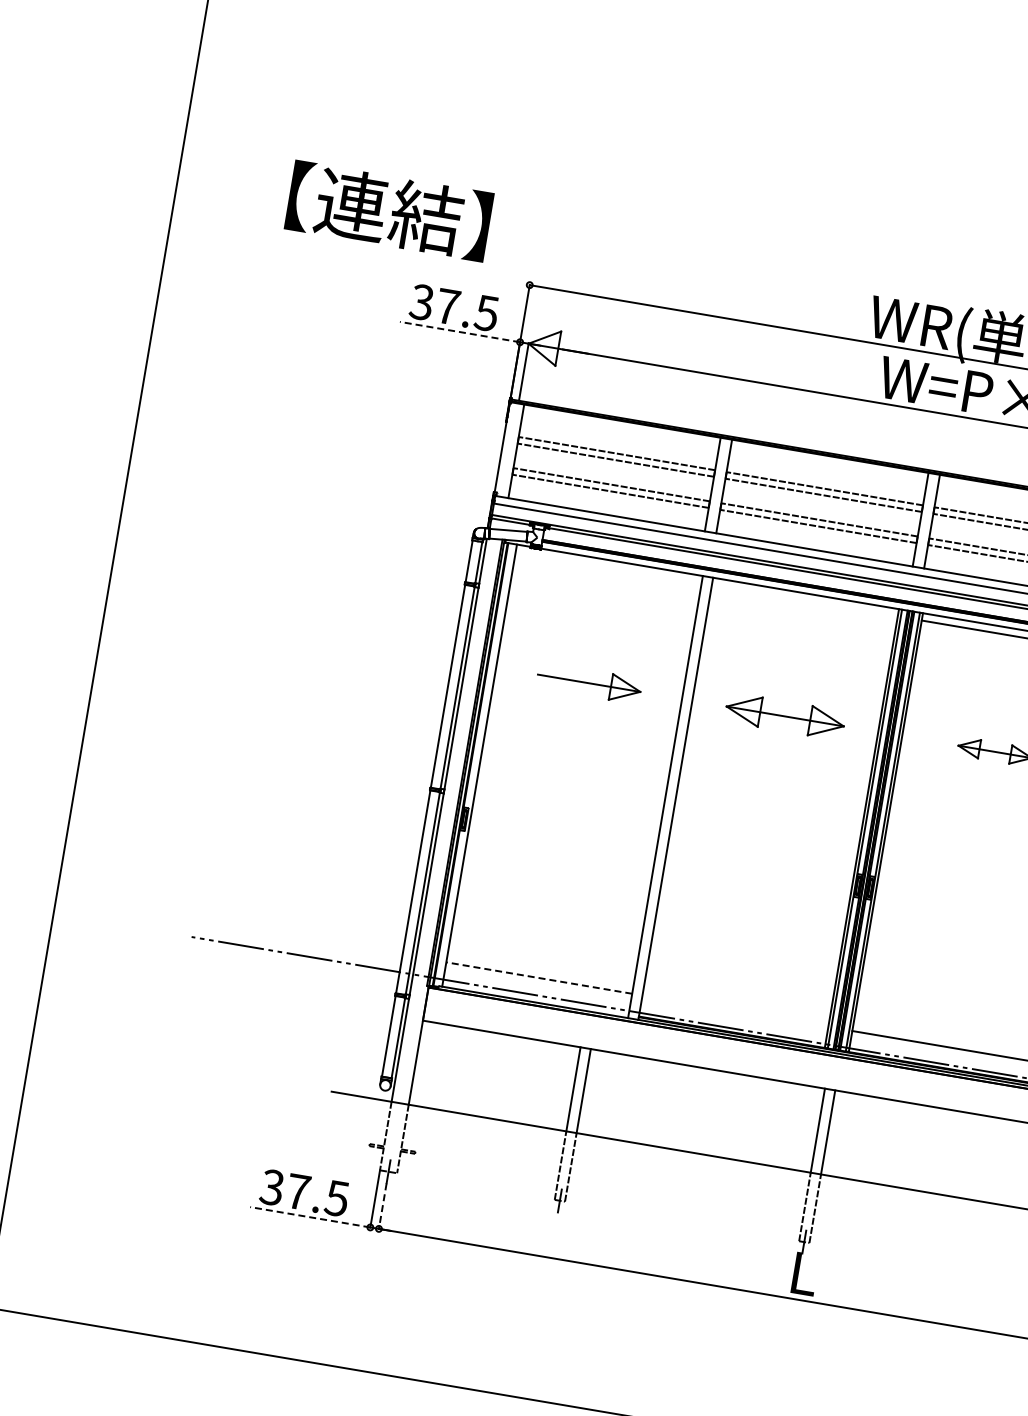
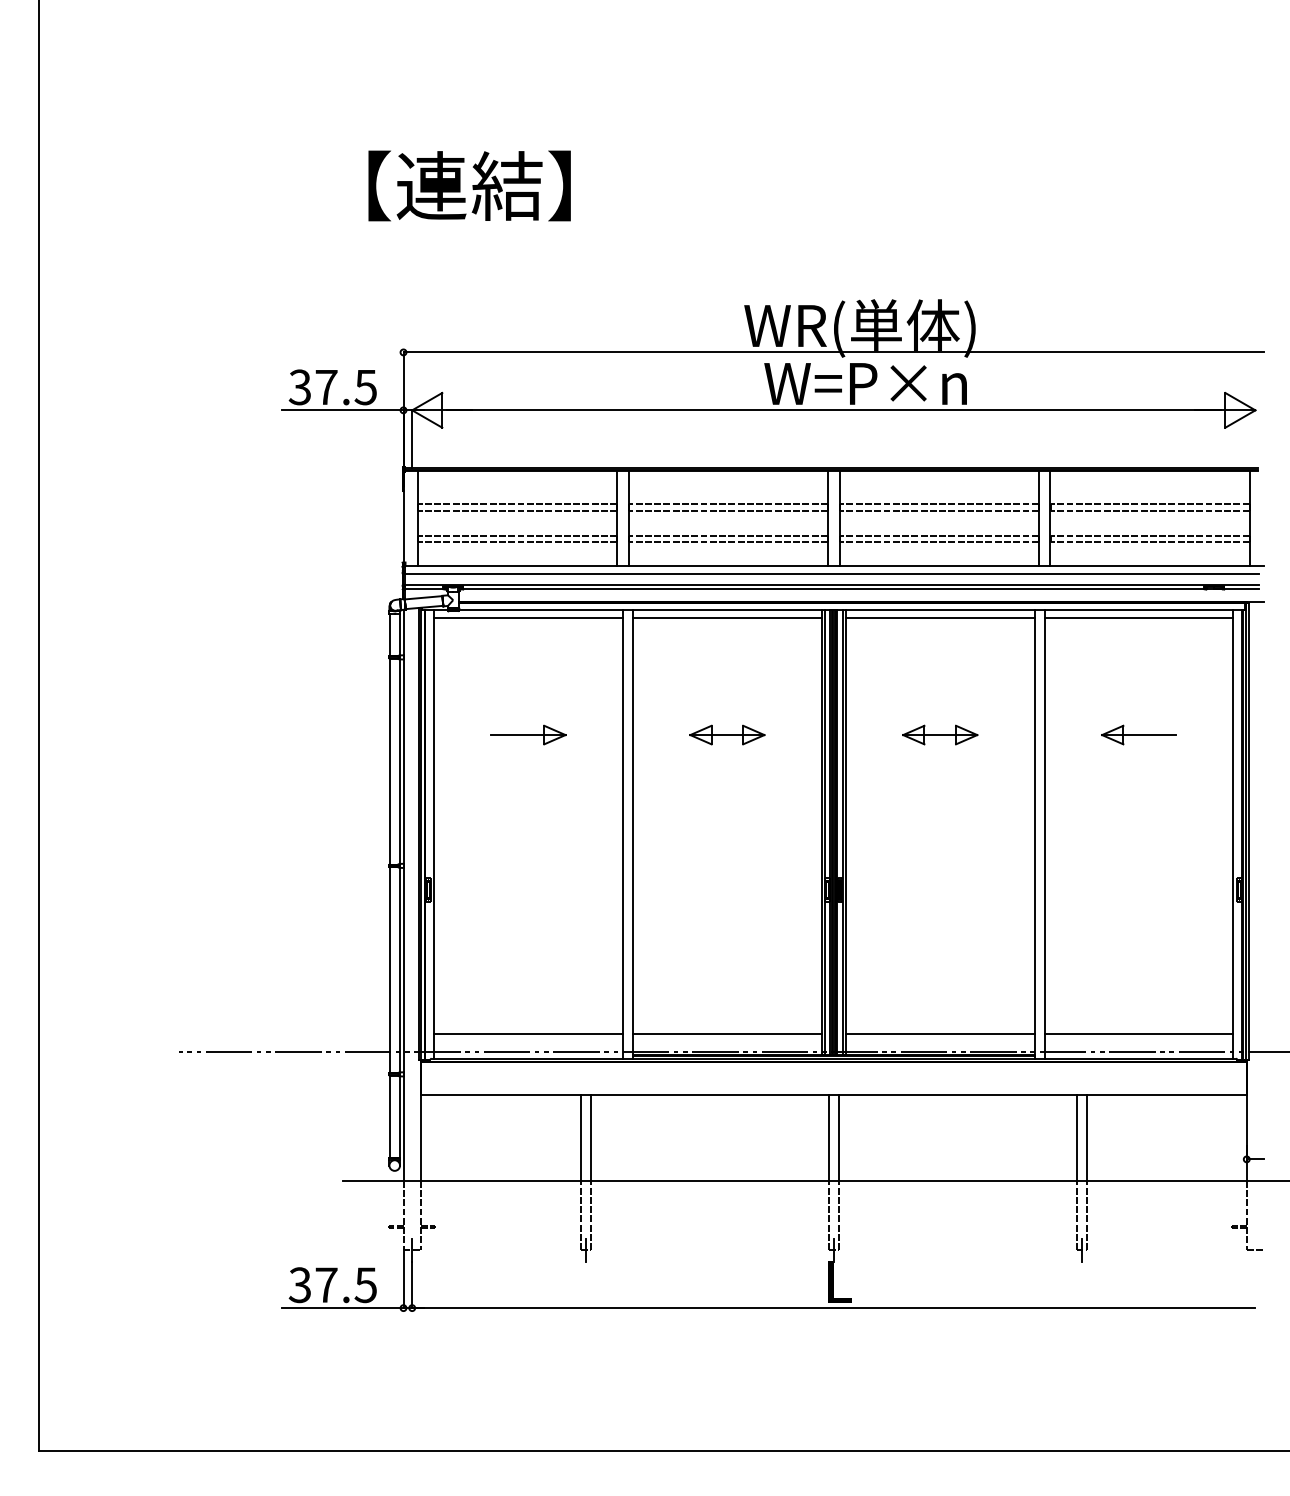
text: (389, 210) -> (469, 185), moved
line: (459, 332) -> (342, 410), dashed -> solid
line: (608, 567) -> (528, 617), added
line: (804, 600) -> (727, 617), added
part: (589, 682) -> (528, 734), size x0.71
part: (785, 715) -> (727, 734), size x0.62
line: (538, 978) -> (527, 1034), dashed -> solid
line: (735, 1011) -> (727, 1034), added
line: (383, 1206) -> (412, 1285), dashed -> solid
line: (310, 1217) -> (342, 1308), dashed -> solid

